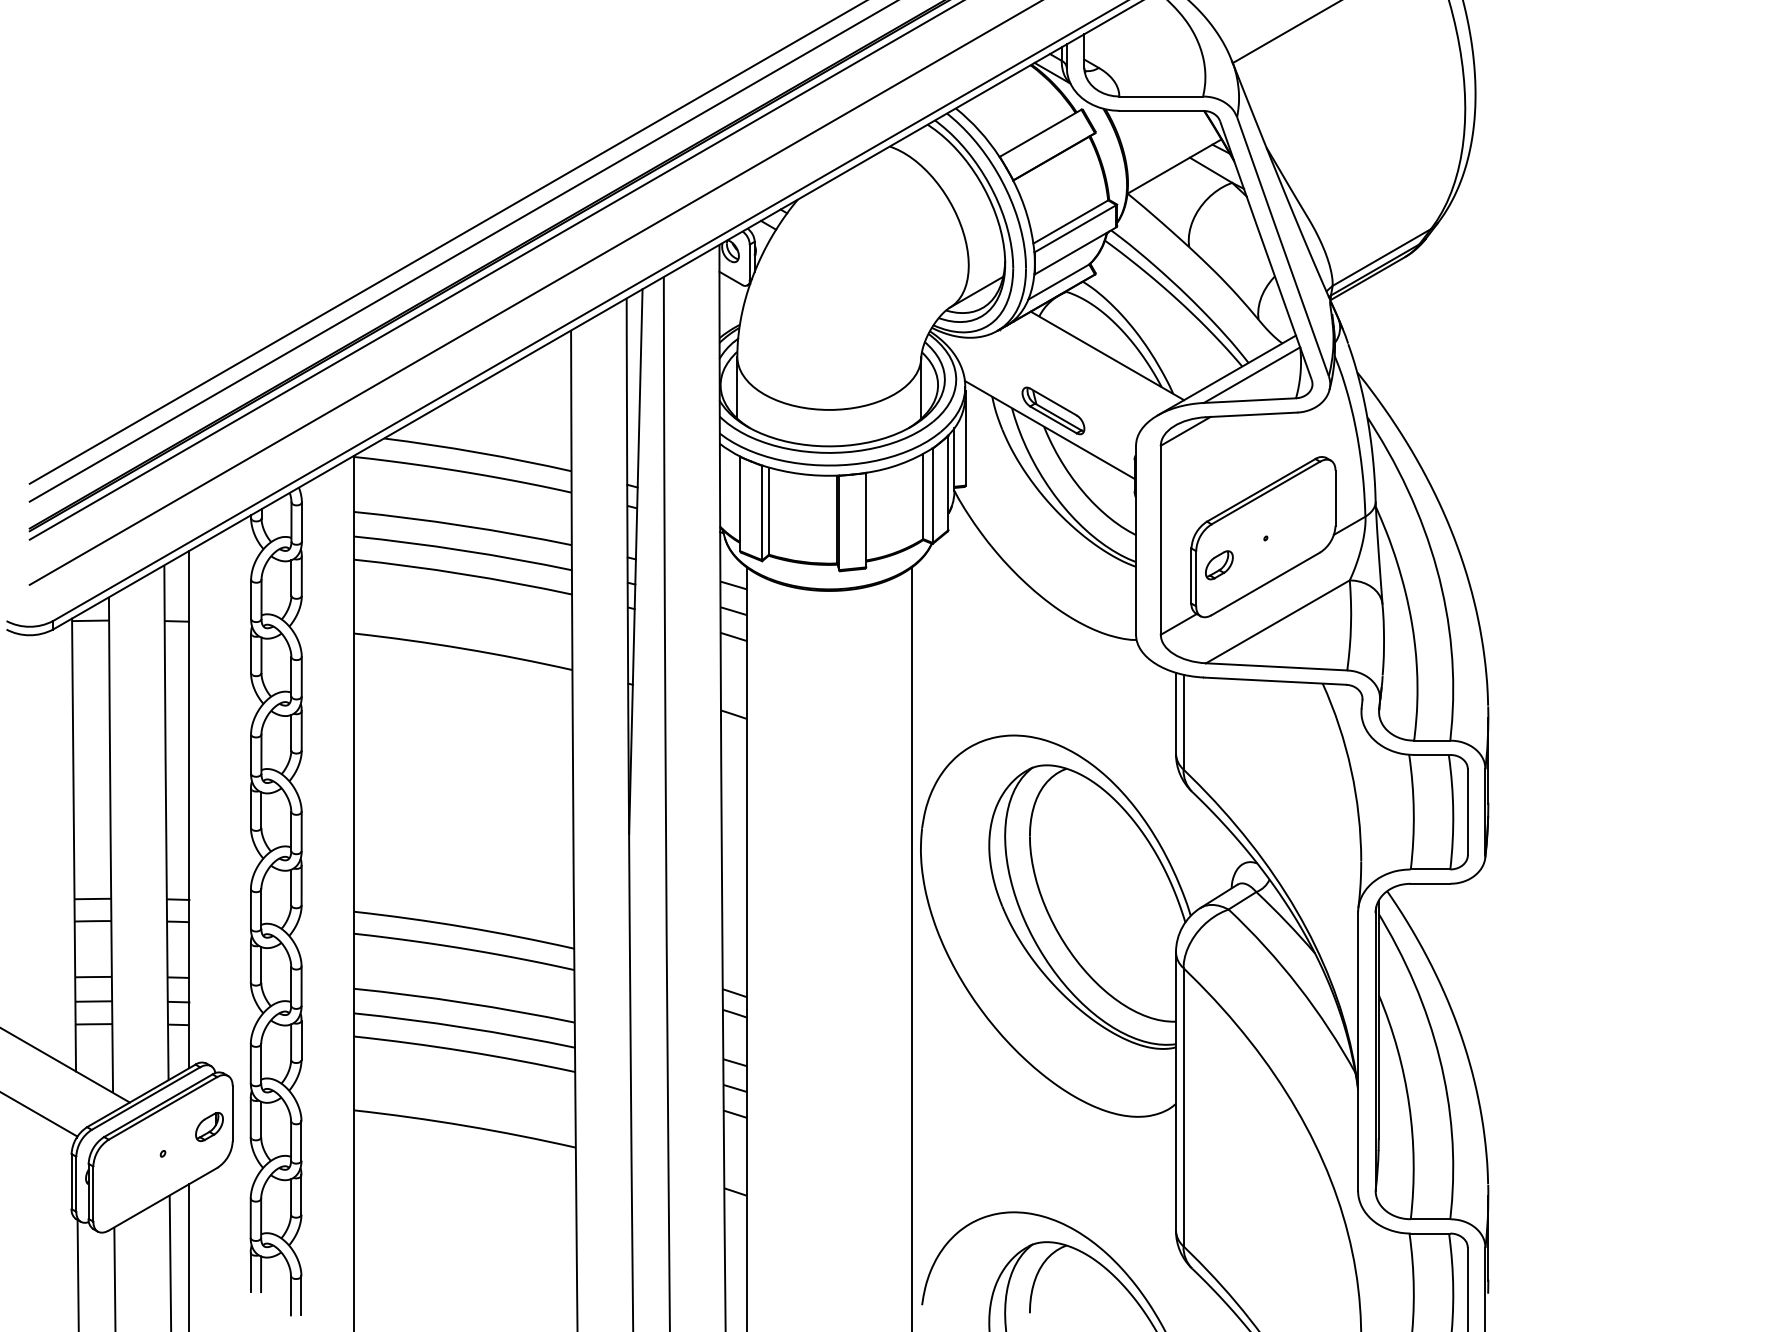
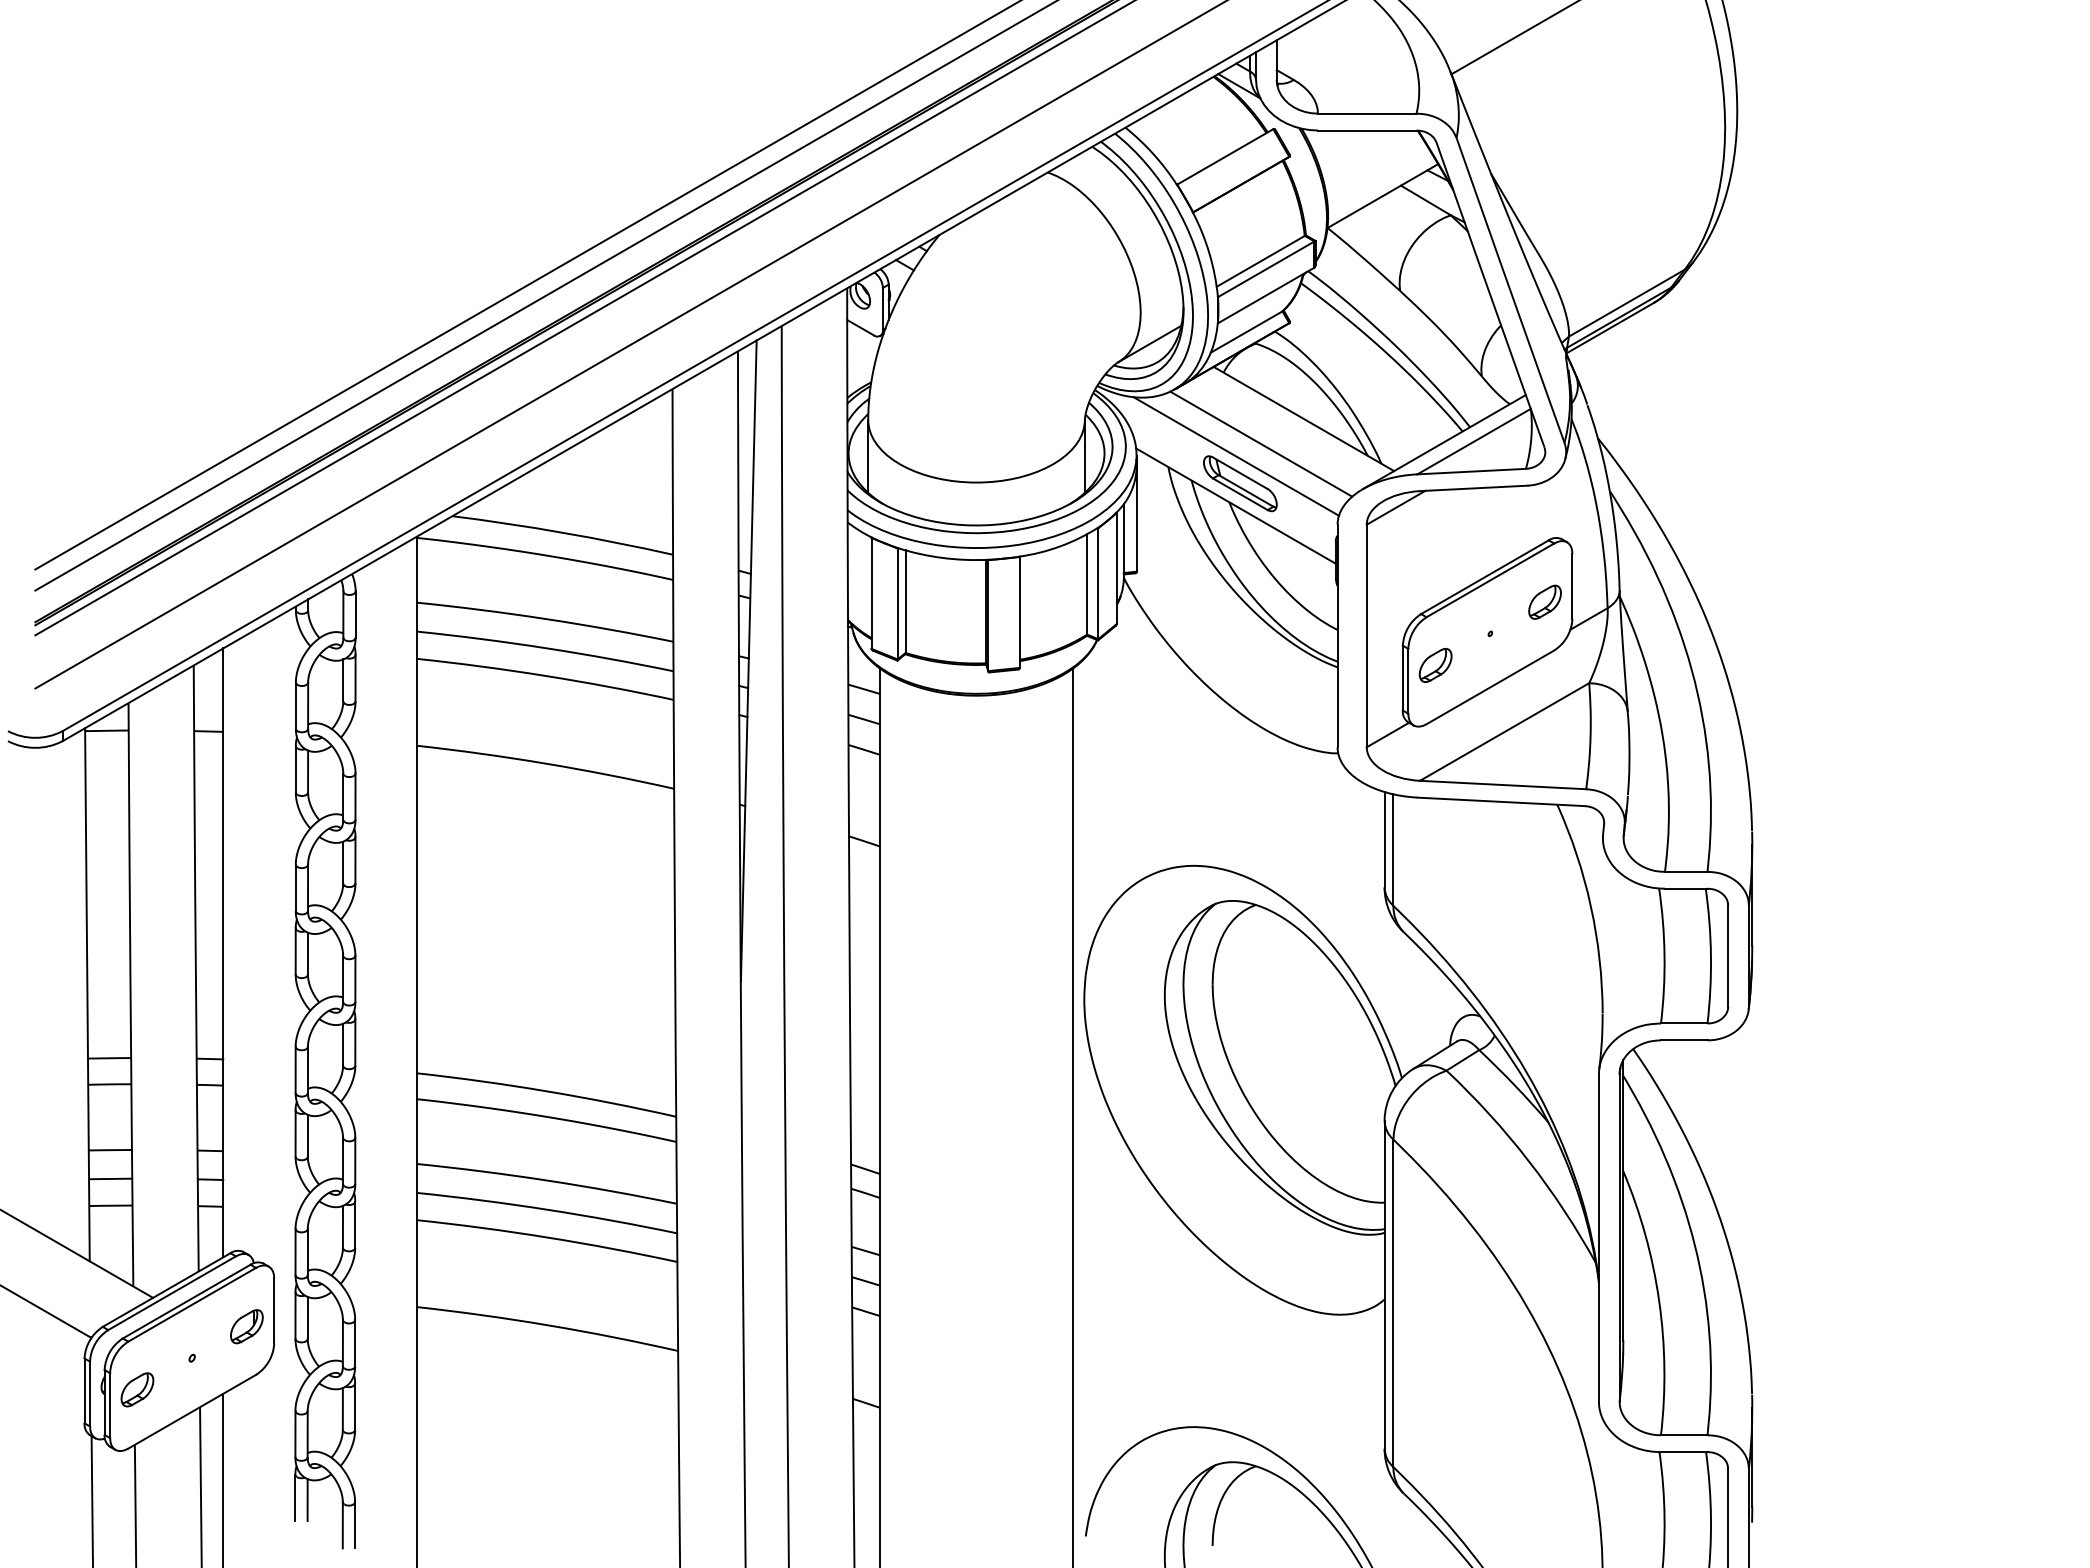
line: (1071, 376) -> (1261, 443), added
line: (1049, 387) -> (1235, 456), added
part: (1311, 510) -> (1544, 601), added
part: (116, 1180) -> (137, 1389), added

